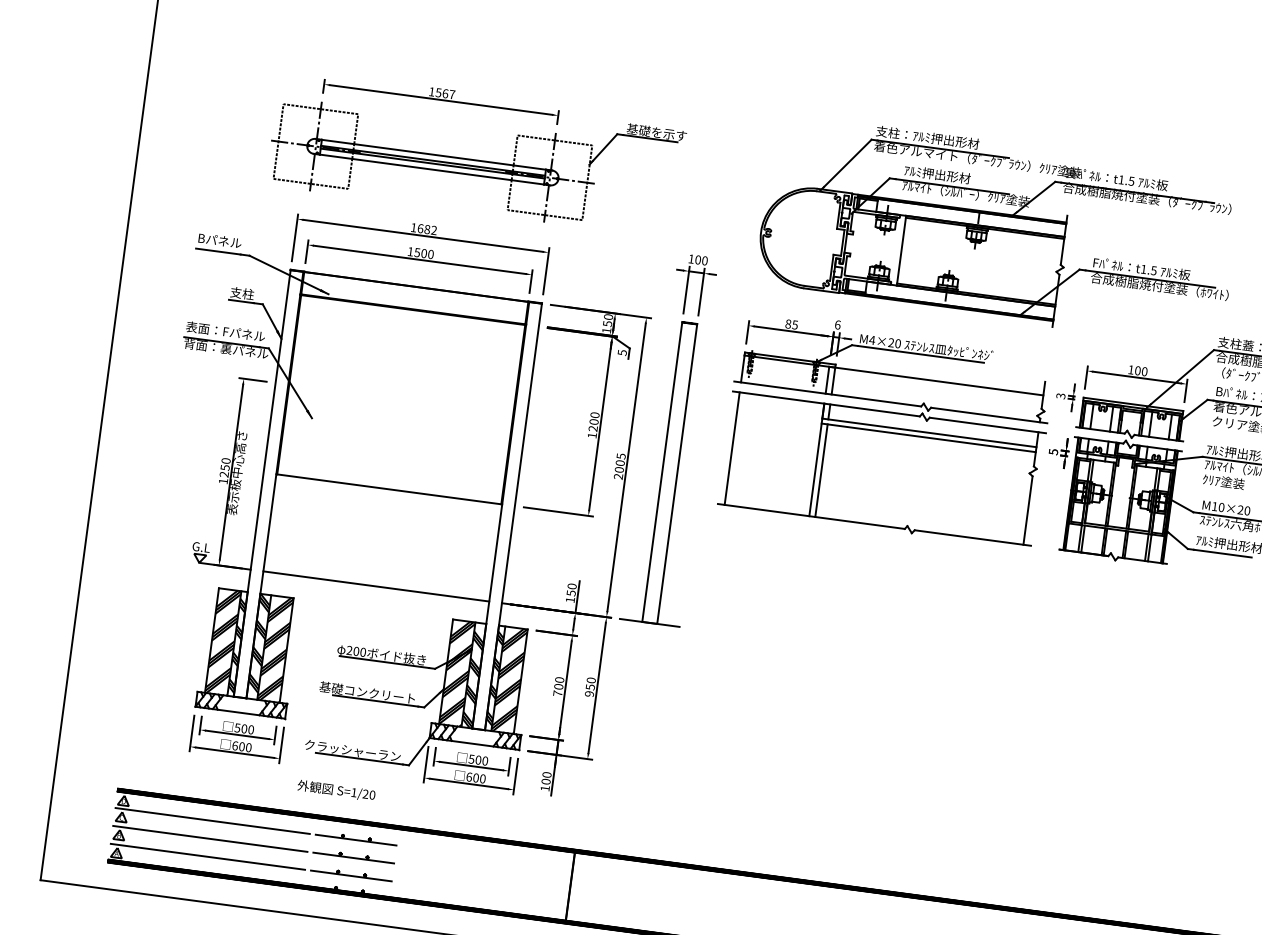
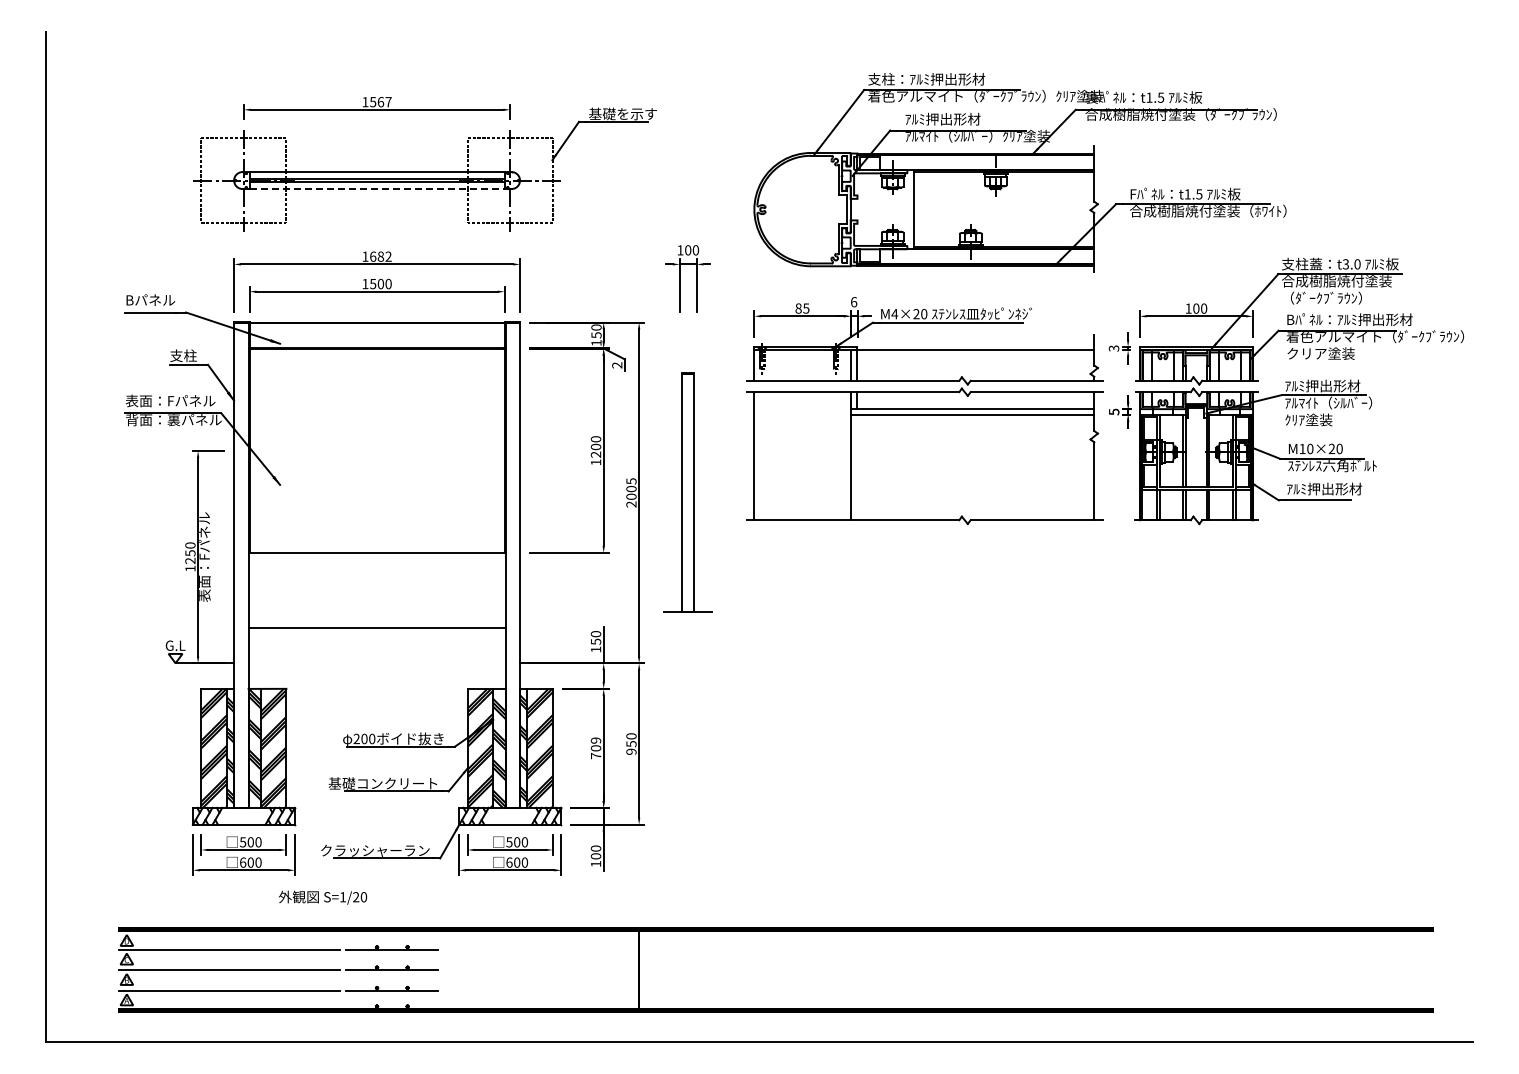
line: (432, 169) -> (377, 188), solid -> dashed
text: (622, 352) -> (617, 365), 5 -> 2
line: (821, 470) -> (857, 467), removed
part: (669, 472) -> (687, 492), size x0.7
text: (237, 473) -> (204, 557), 表示板中心高さ -> 表面：Fパネル
line: (375, 586) -> (376, 628), moved
text: (560, 679) -> (596, 740), 700 -> 709
text: (336, 790) -> (323, 897), moved

